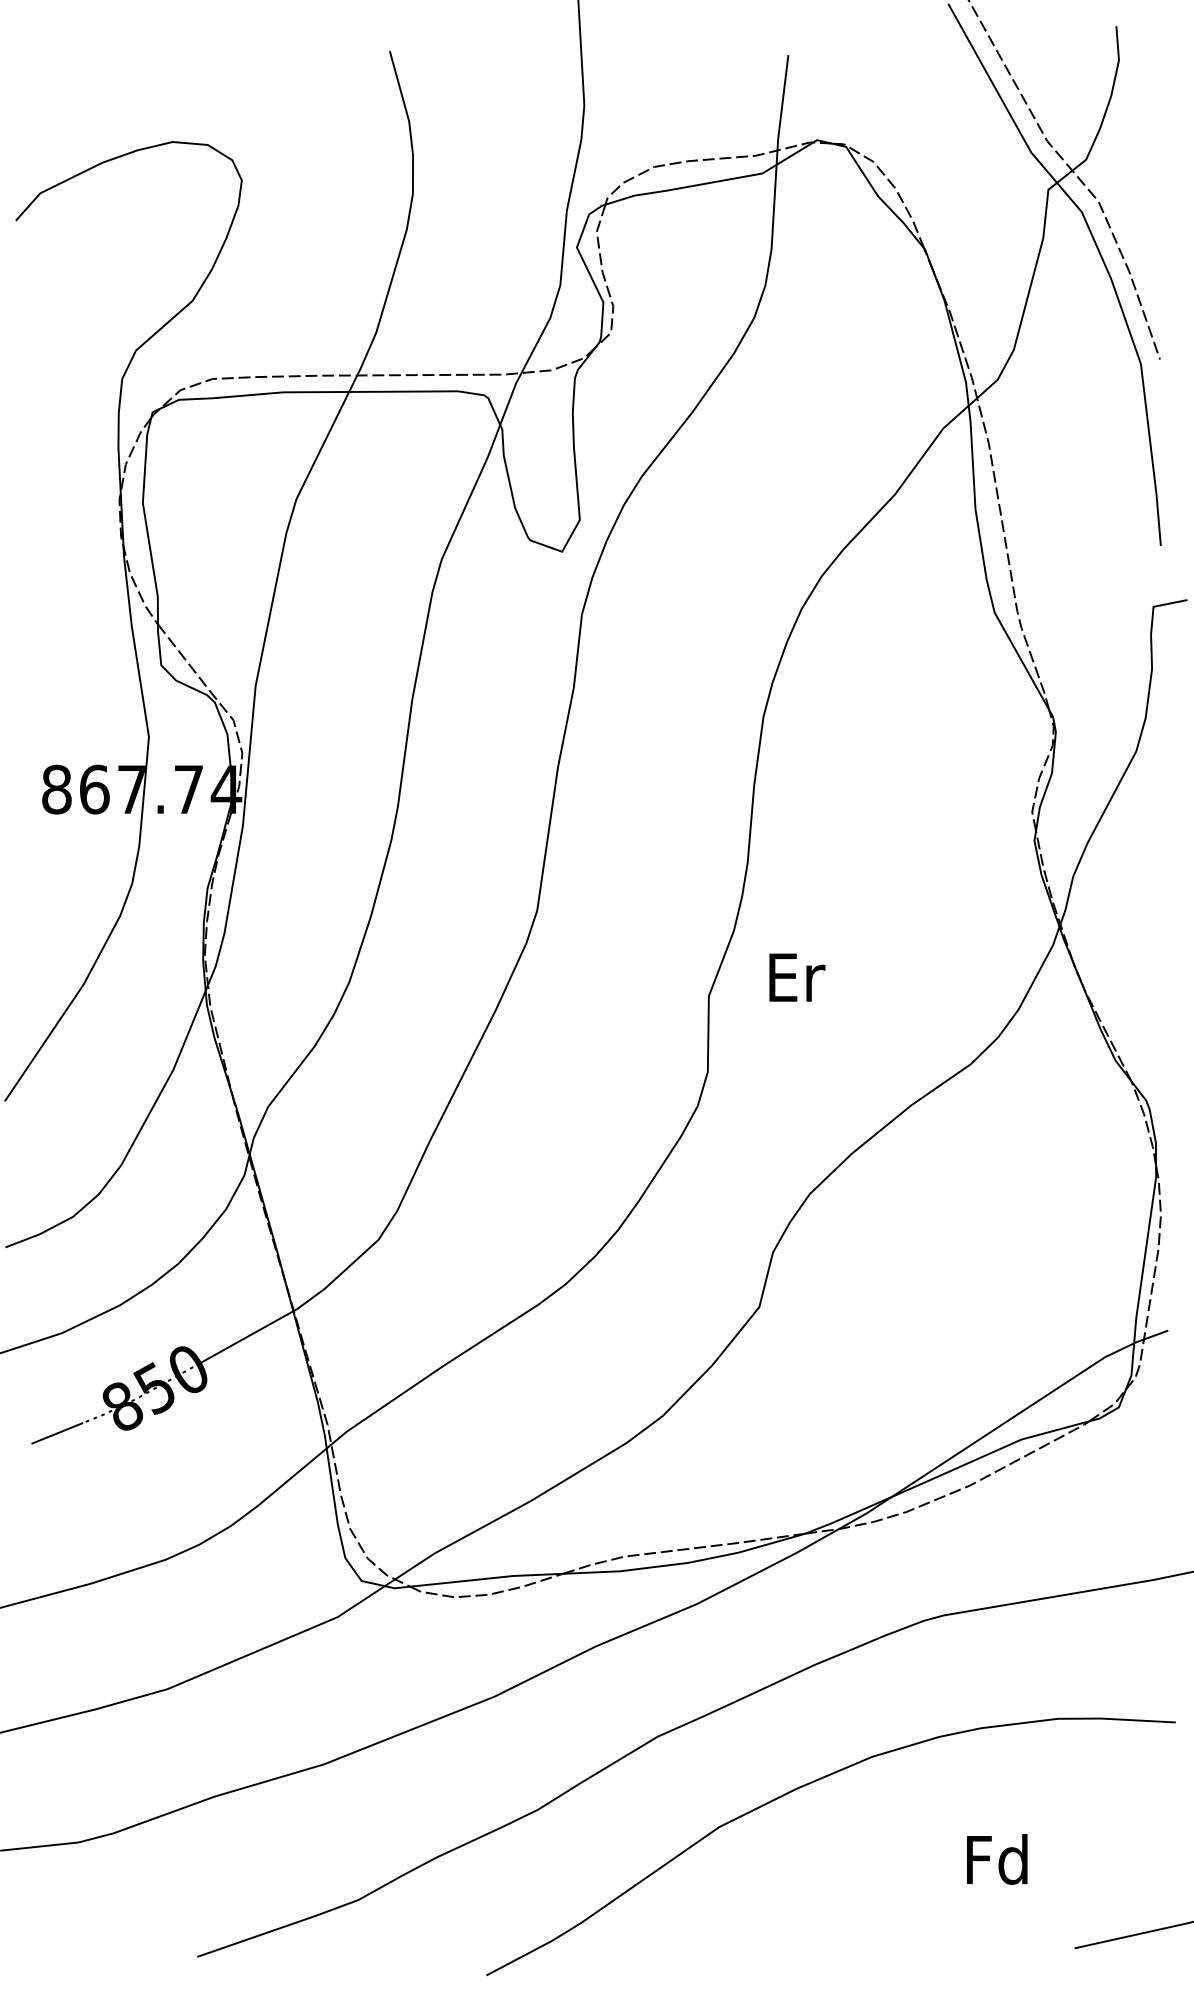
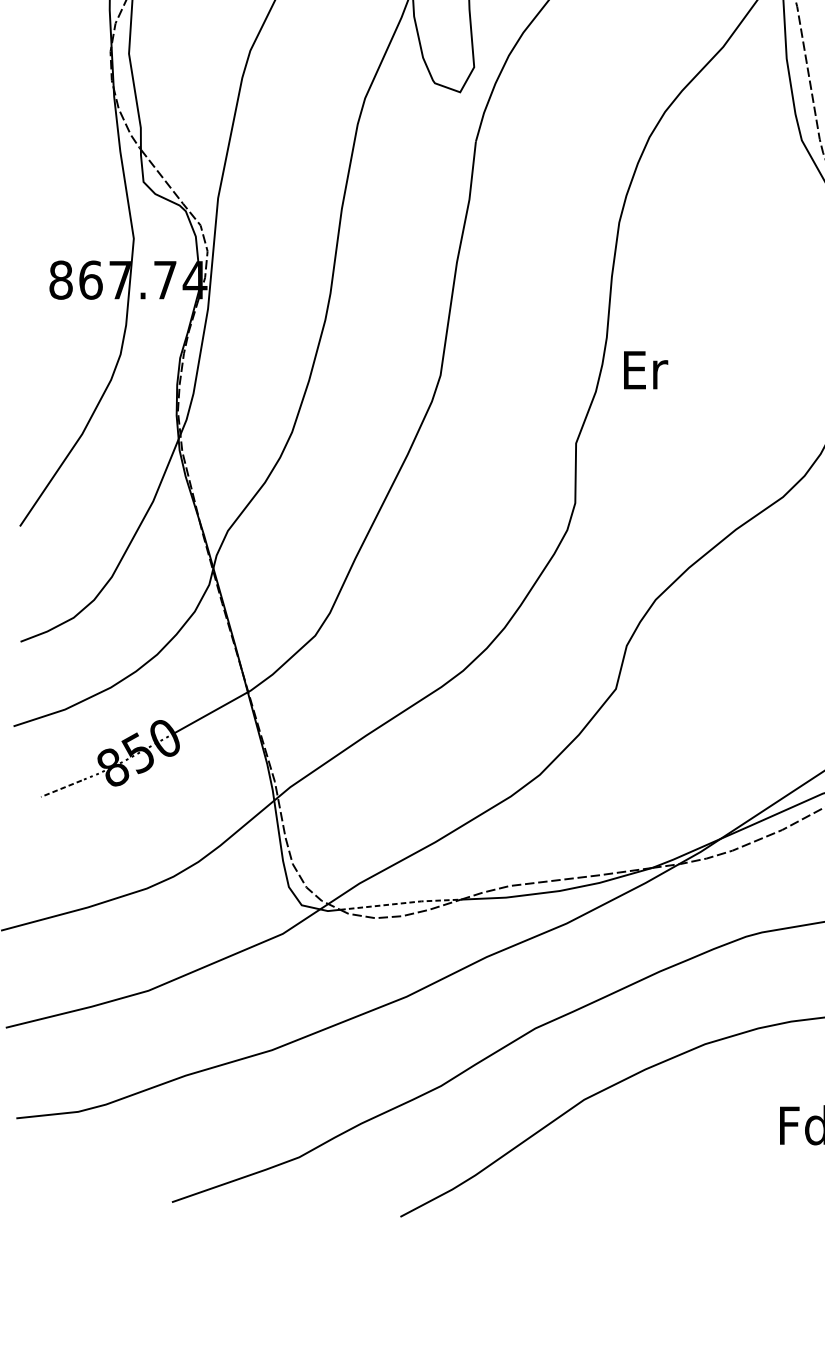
text: (797, 977) -> (646, 370), moved
line: (57, 1433) -> (61, 788), solid -> dashed
line: (487, 1578) -> (401, 903), solid -> dashed

